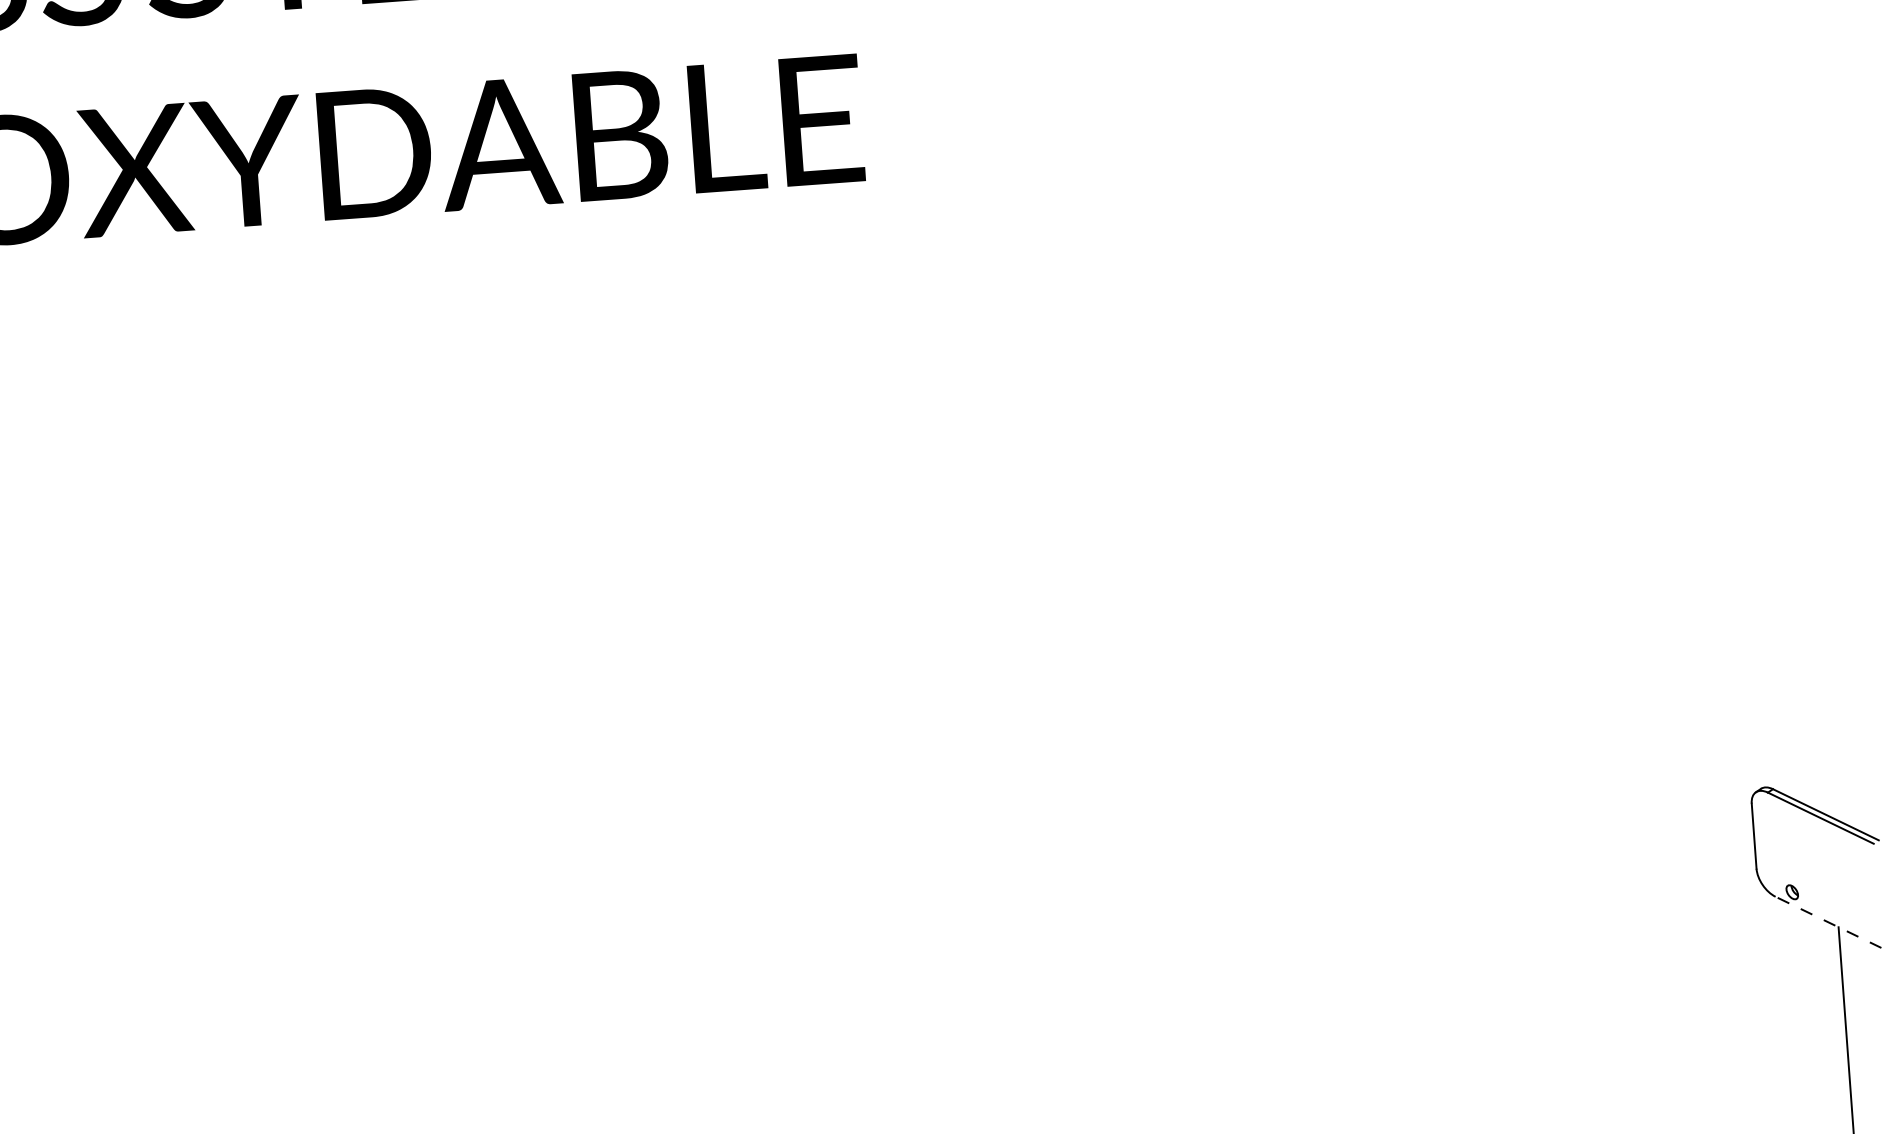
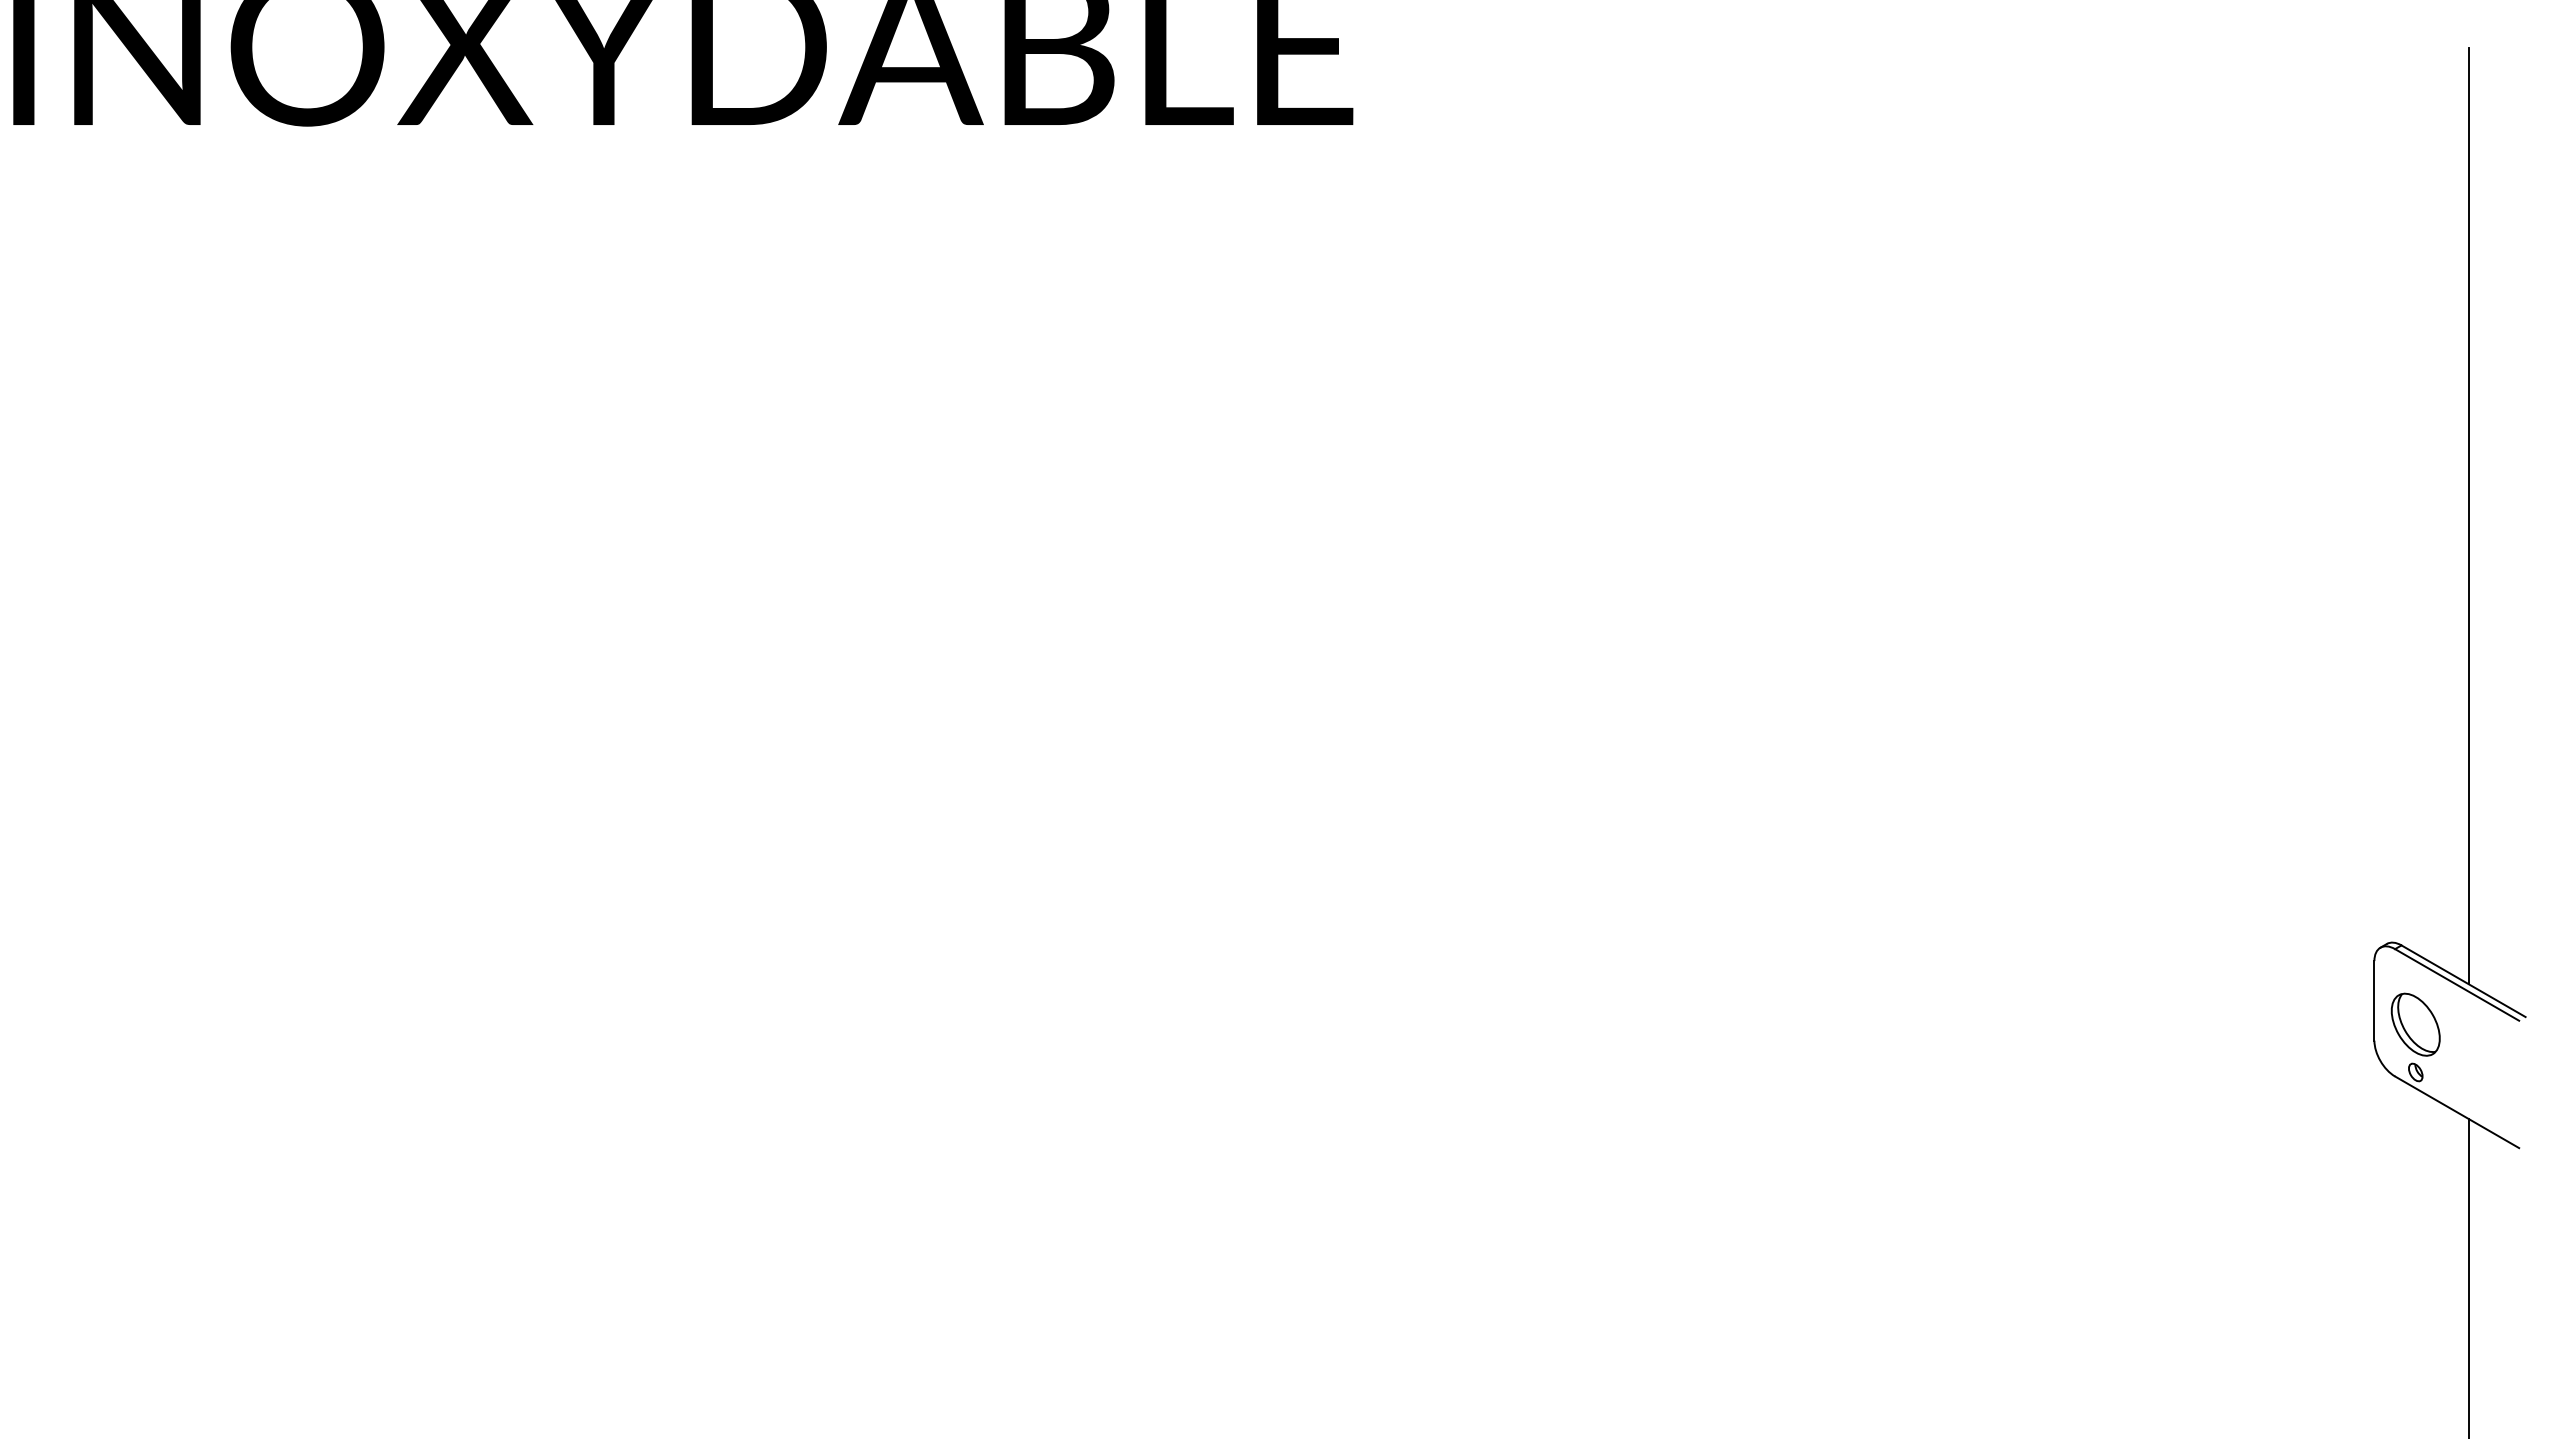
line: (1801, 433) -> (2468, 515), added
part: (1789, 853) -> (2415, 1024), added
line: (1828, 922) -> (2457, 1112), dashed -> solid

